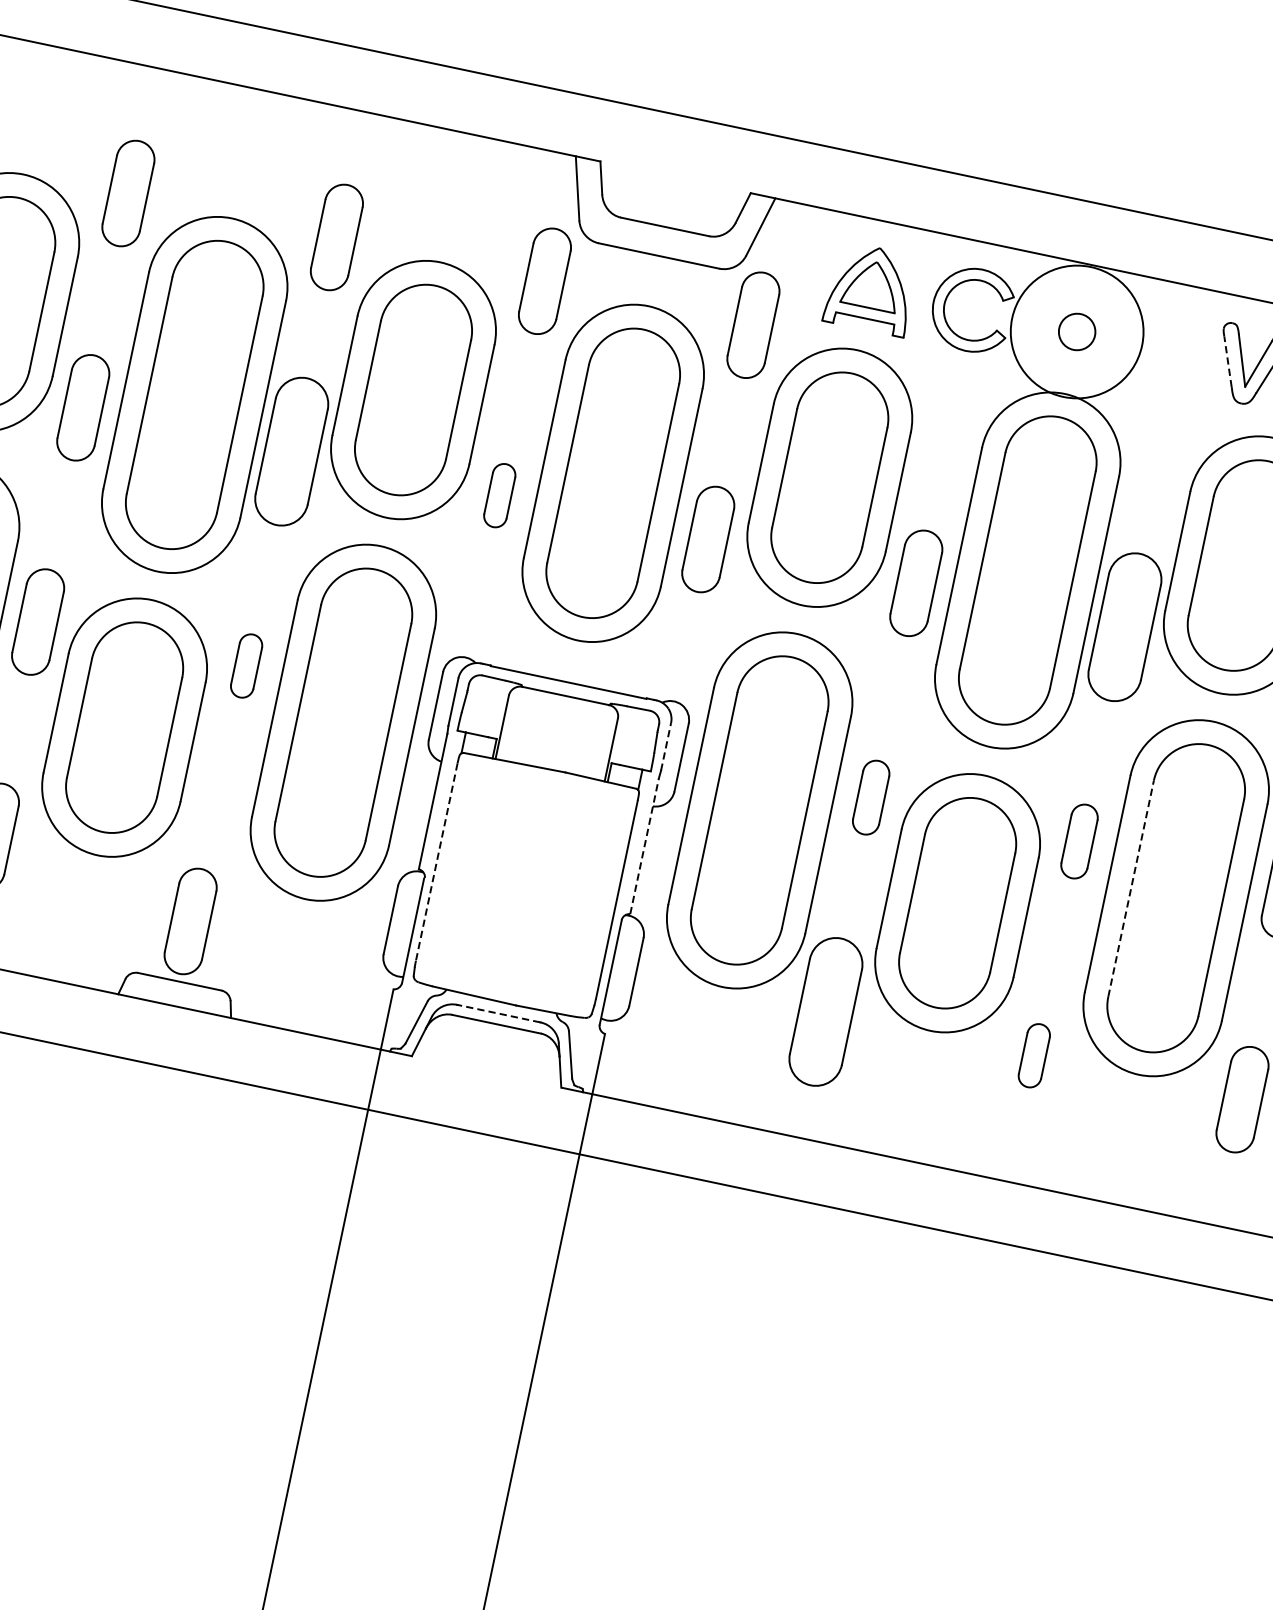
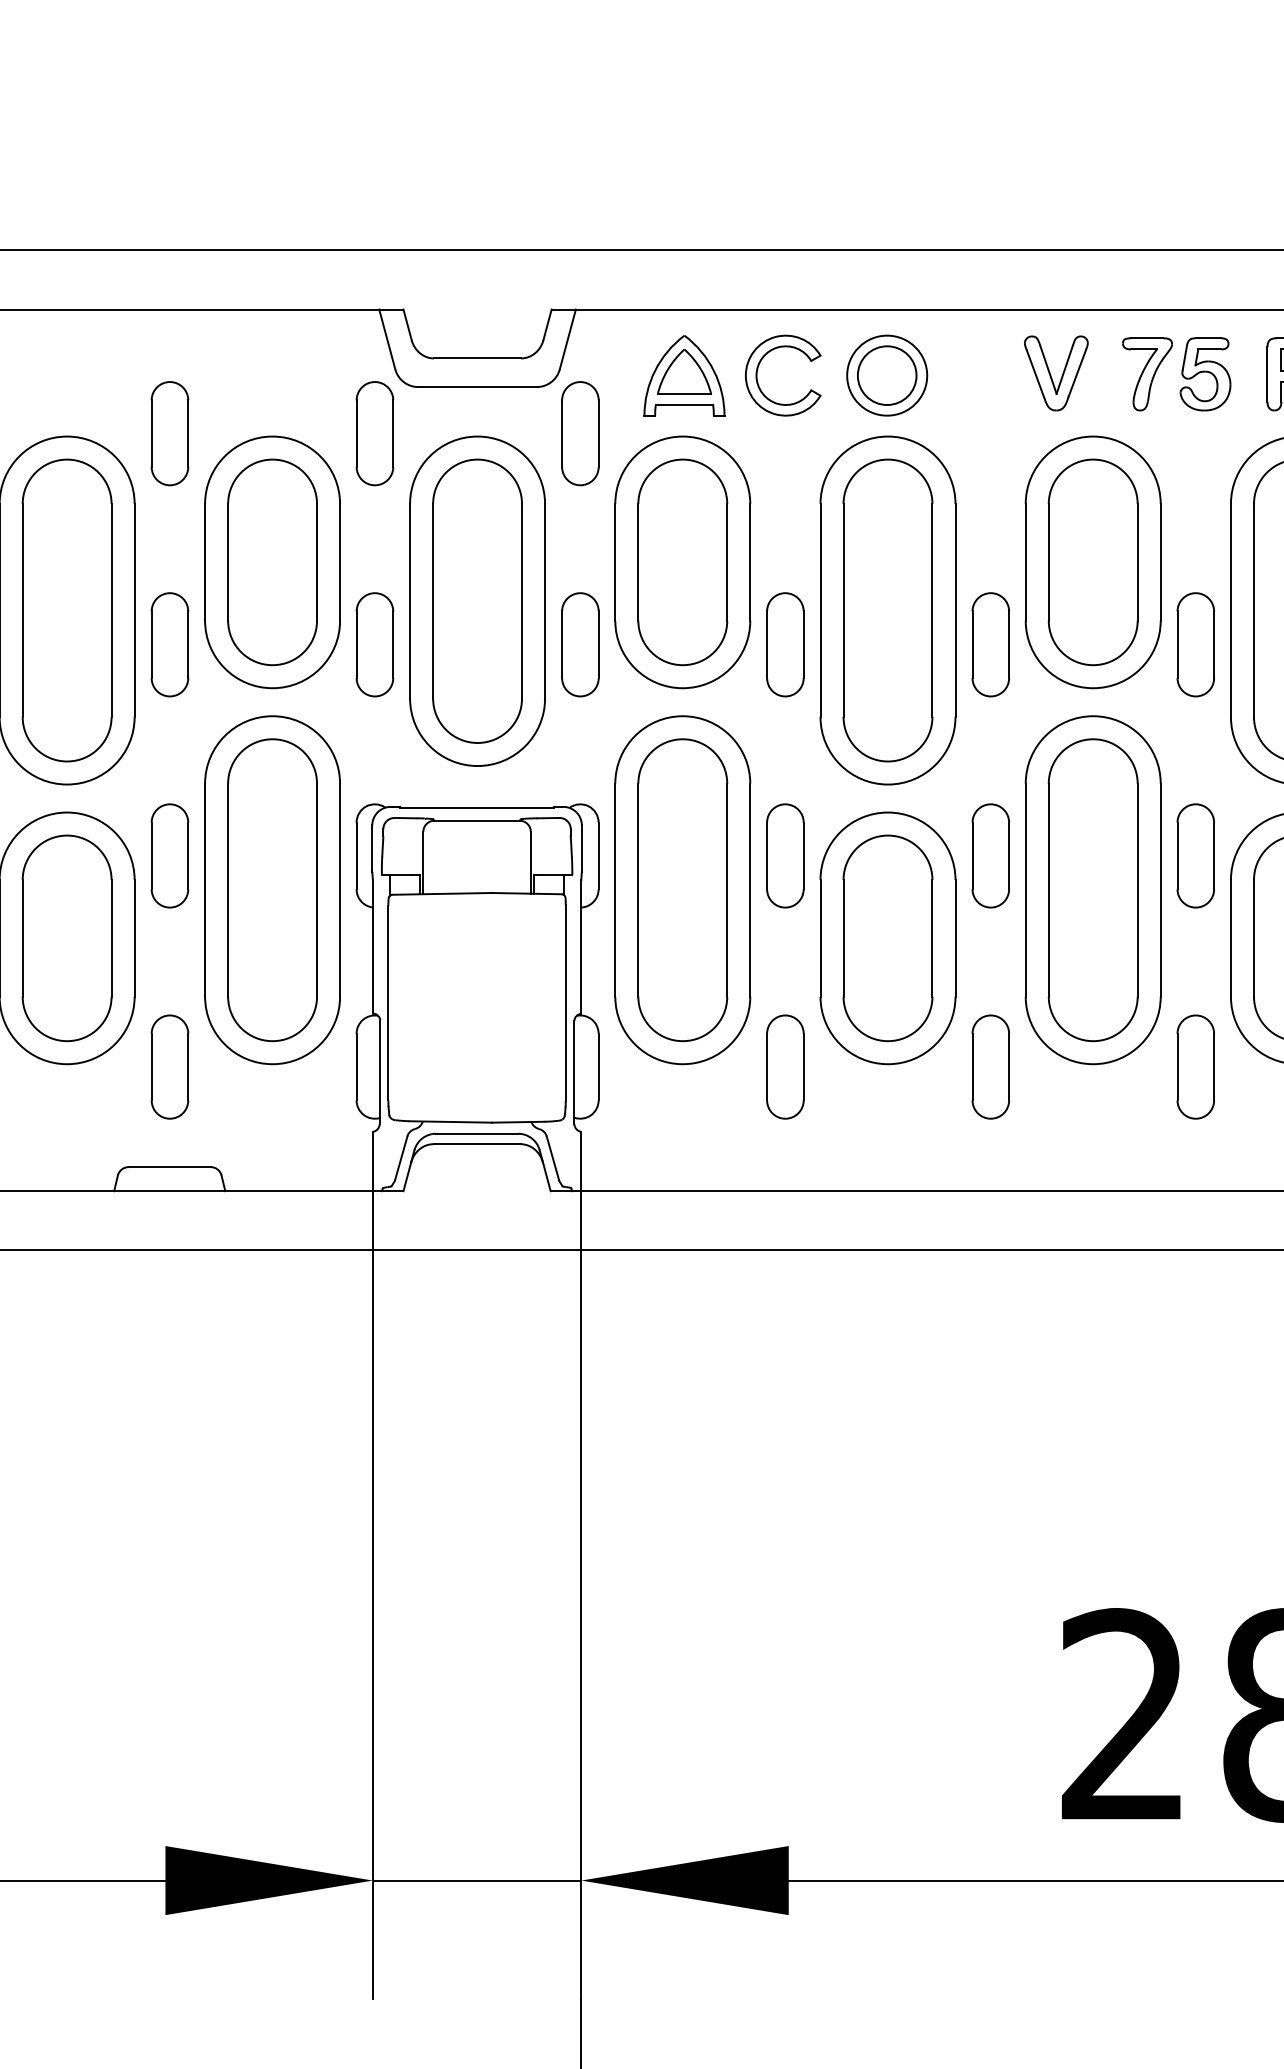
circle: (1076, 331) -> (886, 375), size x1.67
circle: (1077, 331) -> (887, 375), size x0.62
line: (1228, 361) -> (1035, 373), dashed -> solid
part: (291, 451) -> (169, 644), size x0.71
part: (499, 495) -> (374, 644), size x1.67
part: (1124, 626) -> (990, 644), size x0.71
part: (246, 665) -> (169, 855), size x1.67
line: (665, 746) -> (581, 848), dashed -> solid
part: (871, 797) -> (785, 855), size x1.43
part: (1079, 841) -> (990, 855), size x1.43
line: (644, 845) -> (581, 946), dashed -> solid
line: (436, 862) -> (388, 1003), dashed -> solid
line: (1130, 887) -> (1048, 889), dashed -> solid
part: (190, 920) -> (169, 1066), moved
part: (826, 1011) -> (785, 1066), size x0.71
line: (499, 1013) -> (477, 1133), dashed -> solid
part: (1034, 1055) -> (990, 1066), size x1.67

